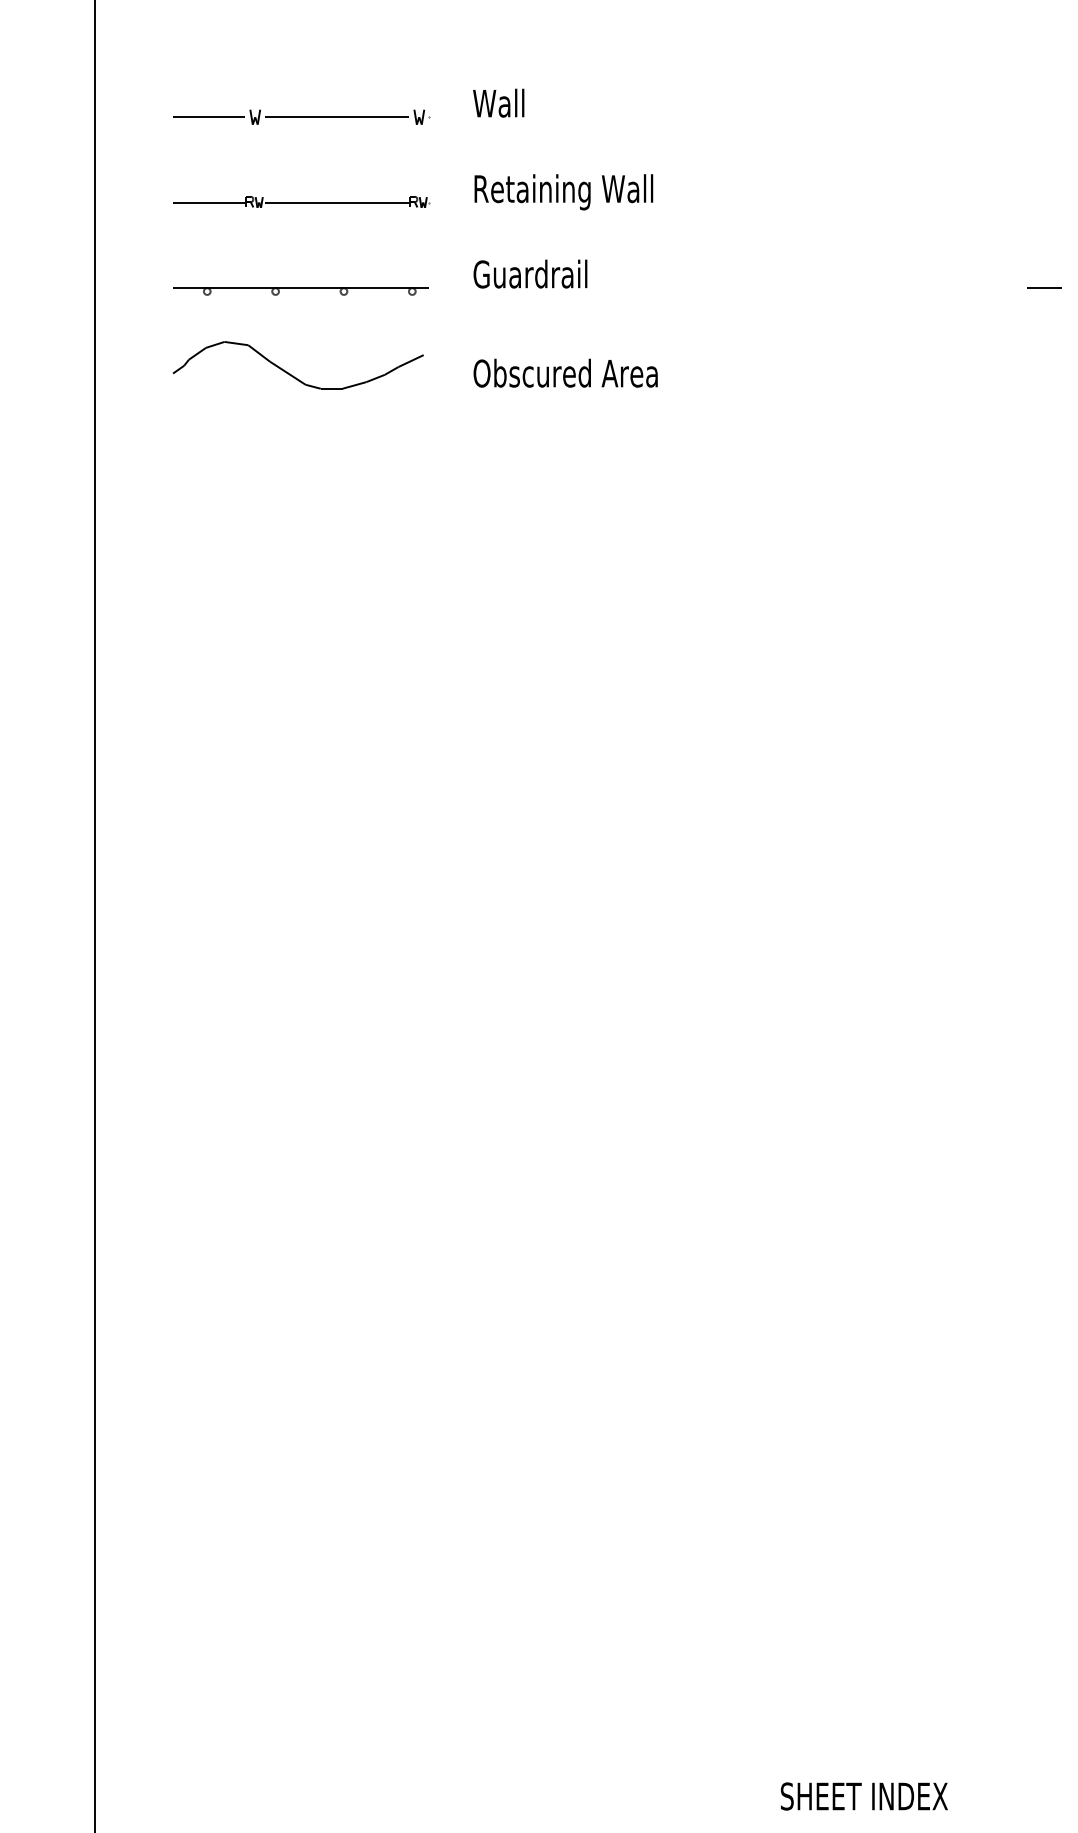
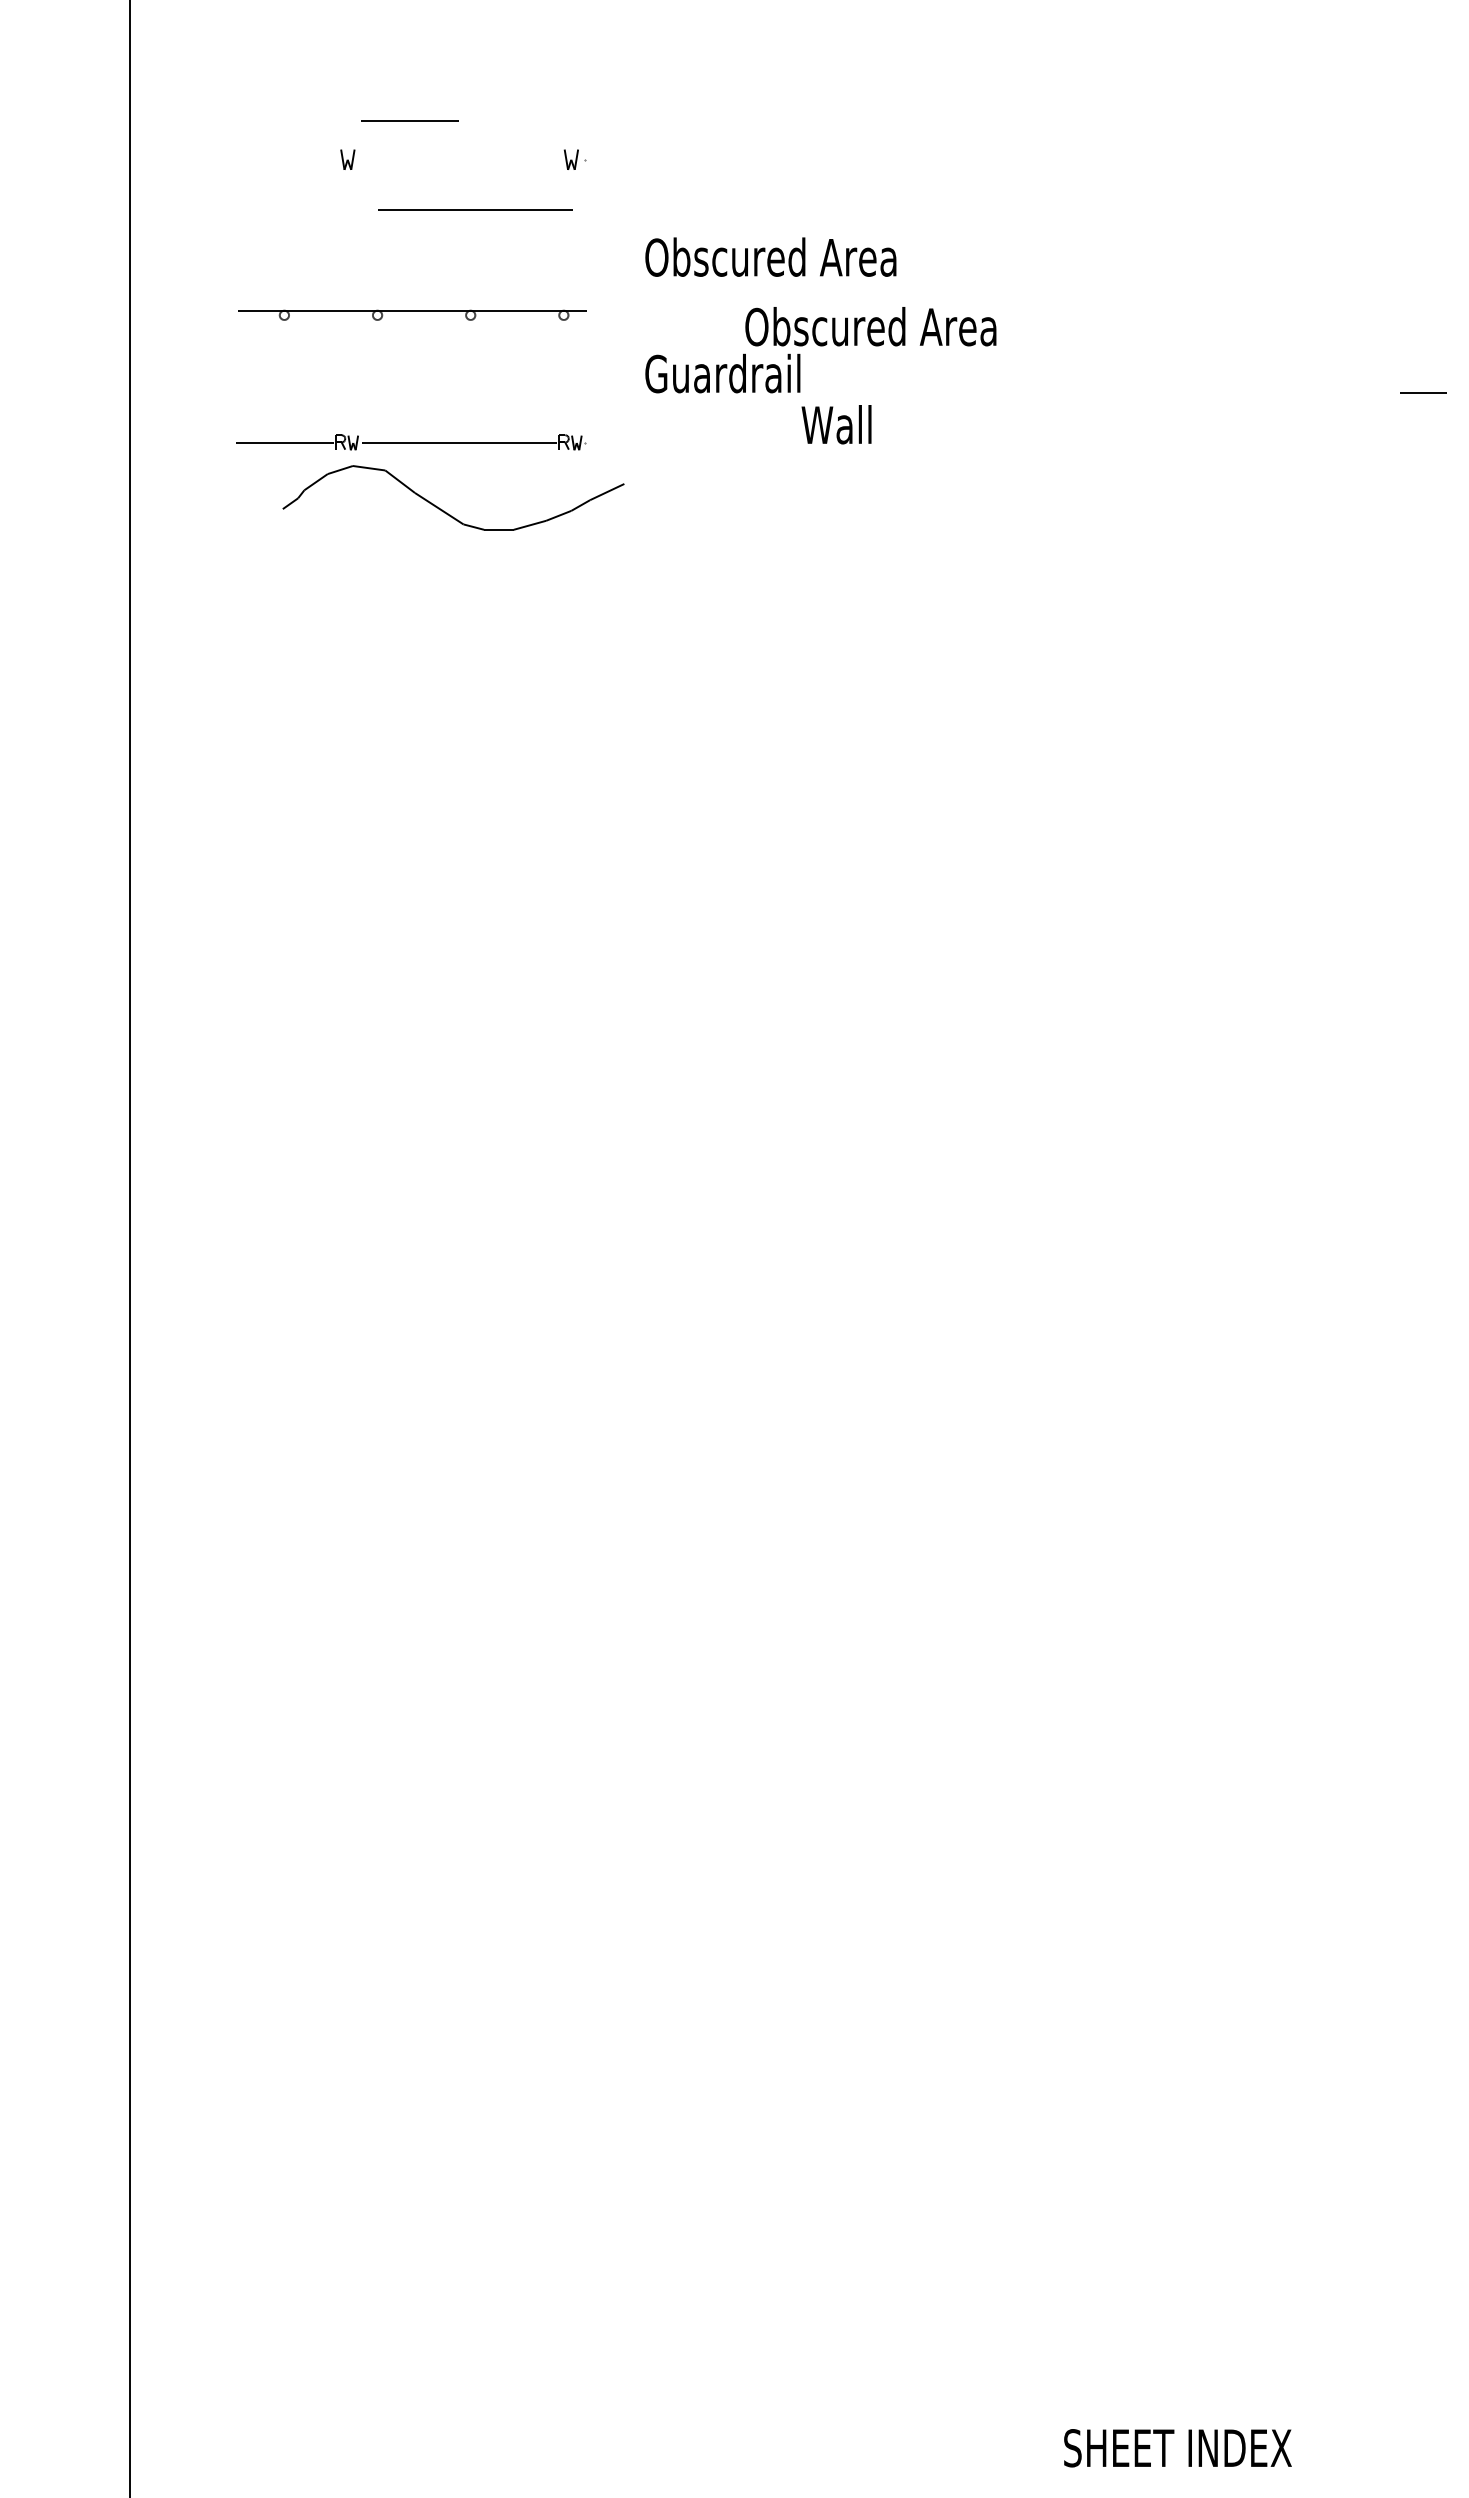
text: (498, 103) -> (836, 424), moved
line: (208, 117) -> (409, 120), moved
line: (337, 117) -> (475, 209), moved
text: (565, 191) -> (770, 261), Retaining Wall -> Obscured Area
part: (301, 202) -> (411, 442), moved
part: (301, 290) -> (412, 314), moved
text: (565, 373) -> (870, 326), moved
curve: (292, 375) -> (445, 511), moved

